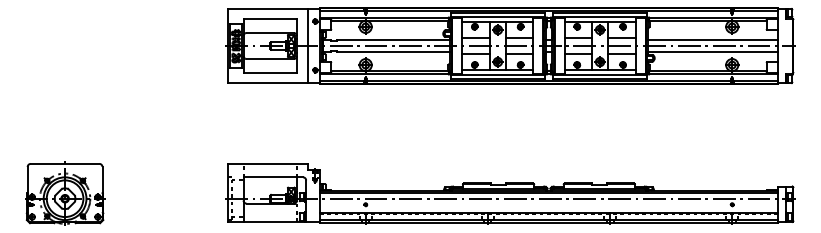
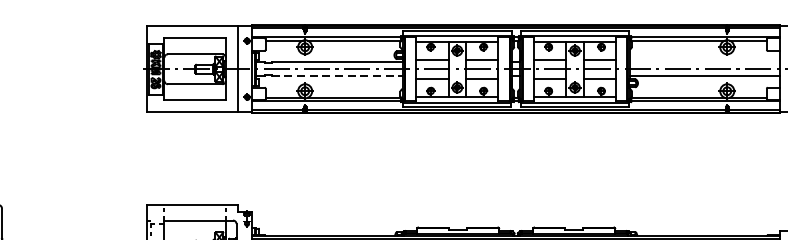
line: (712, 39) -> (704, 61), removed
line: (393, 52) -> (337, 76), solid -> dashed

